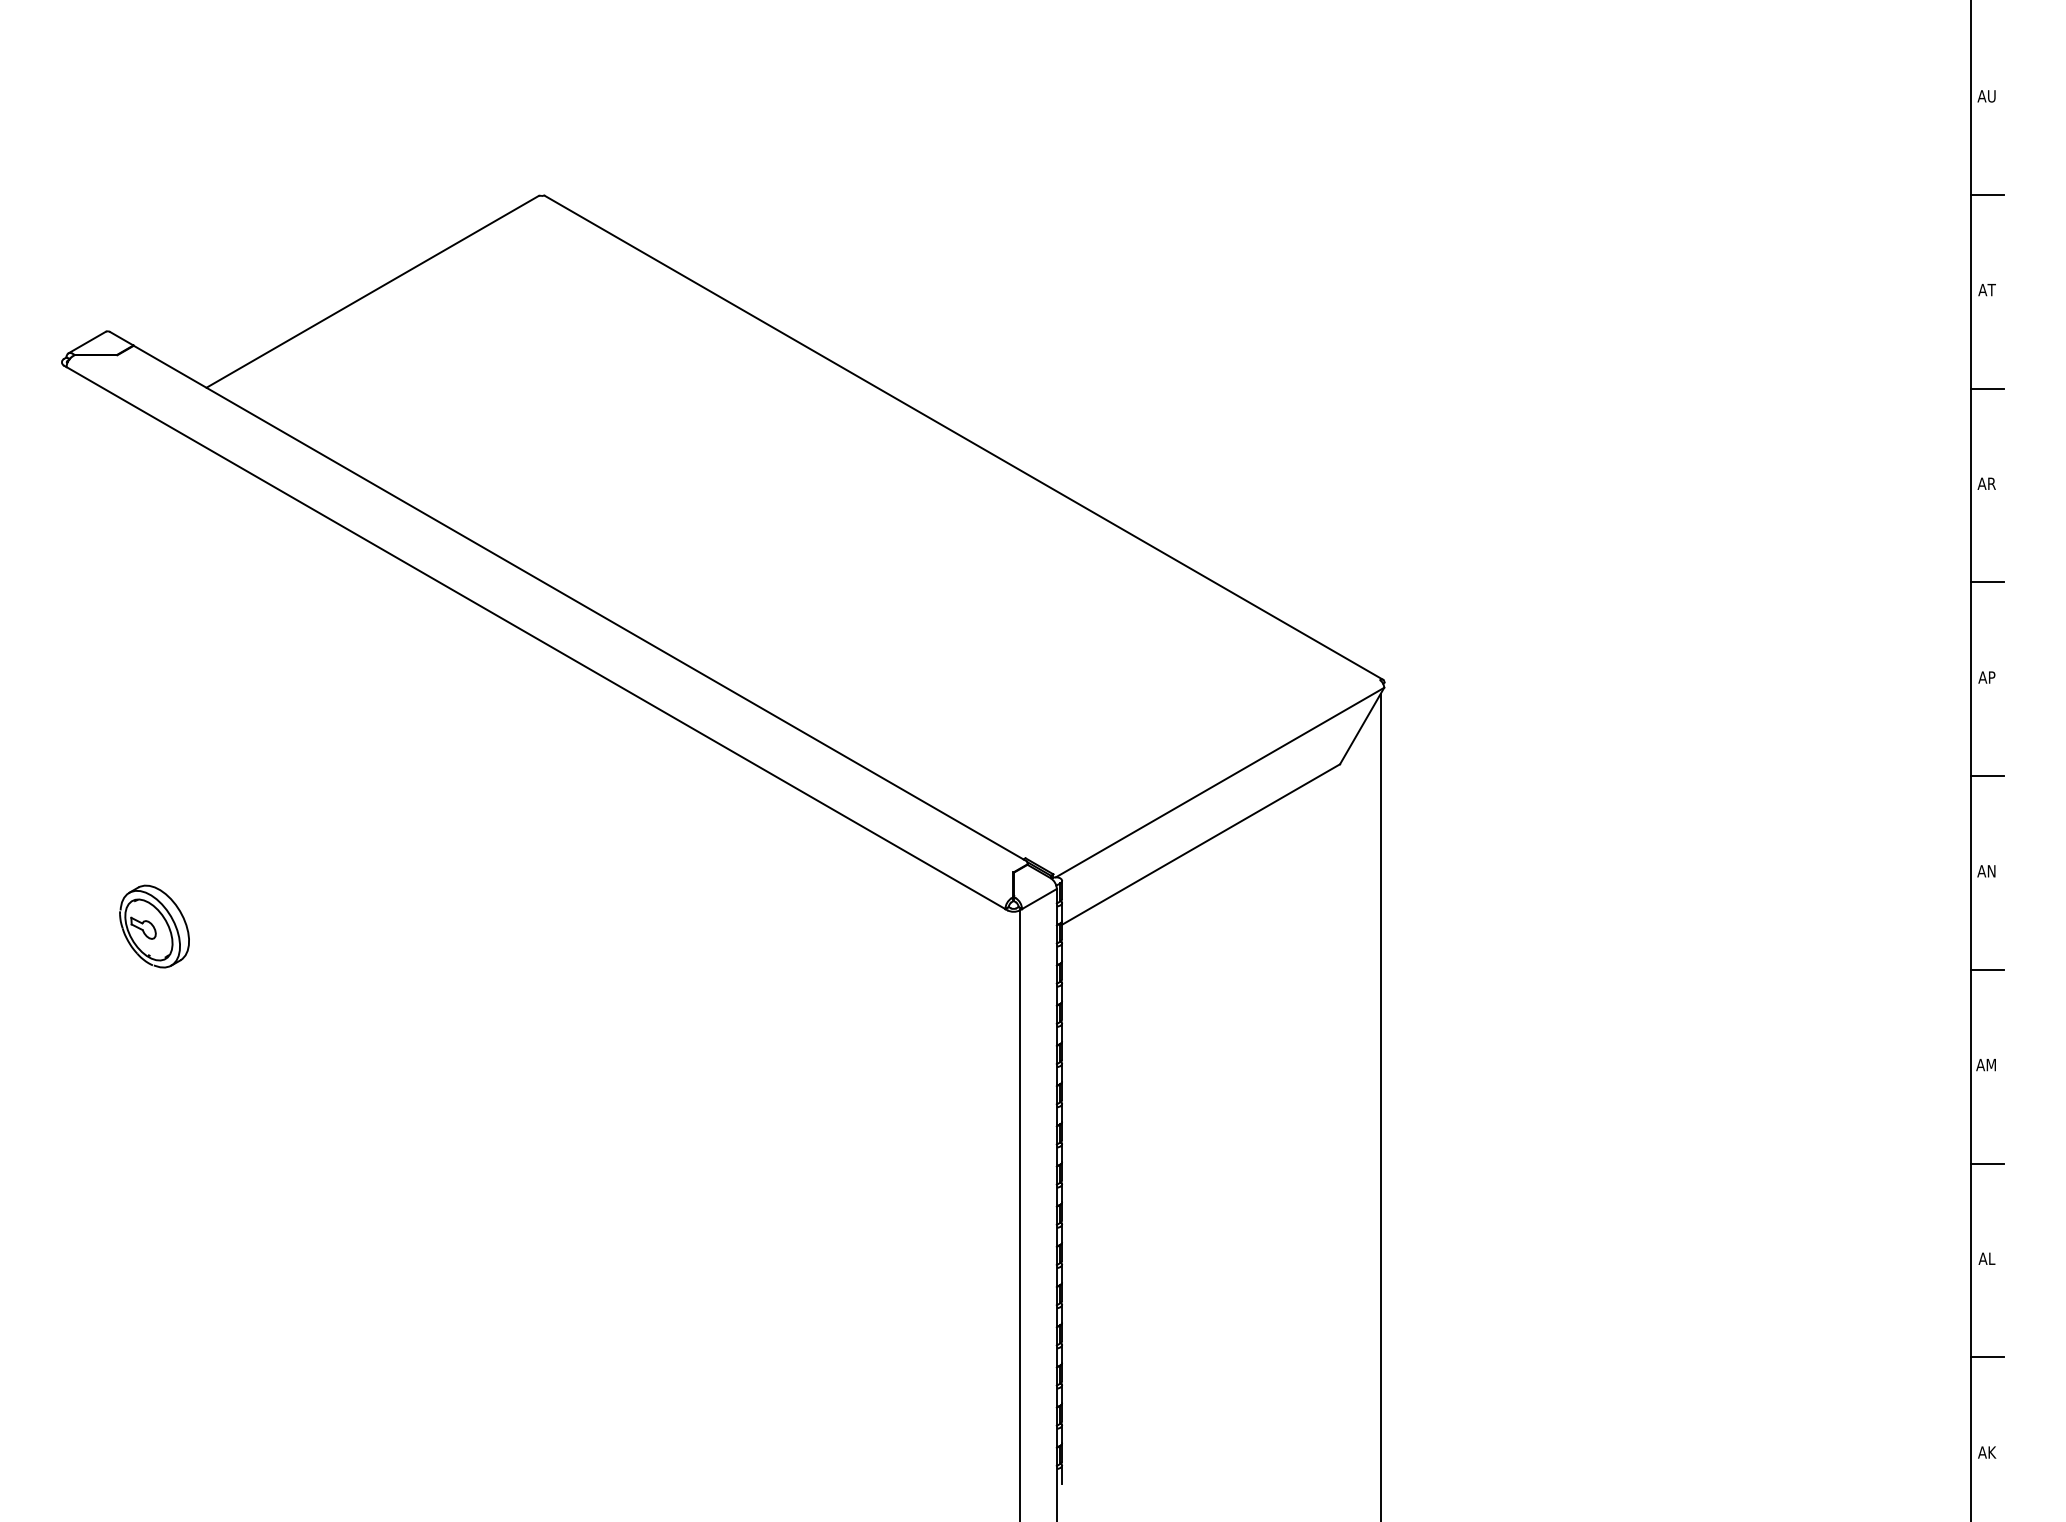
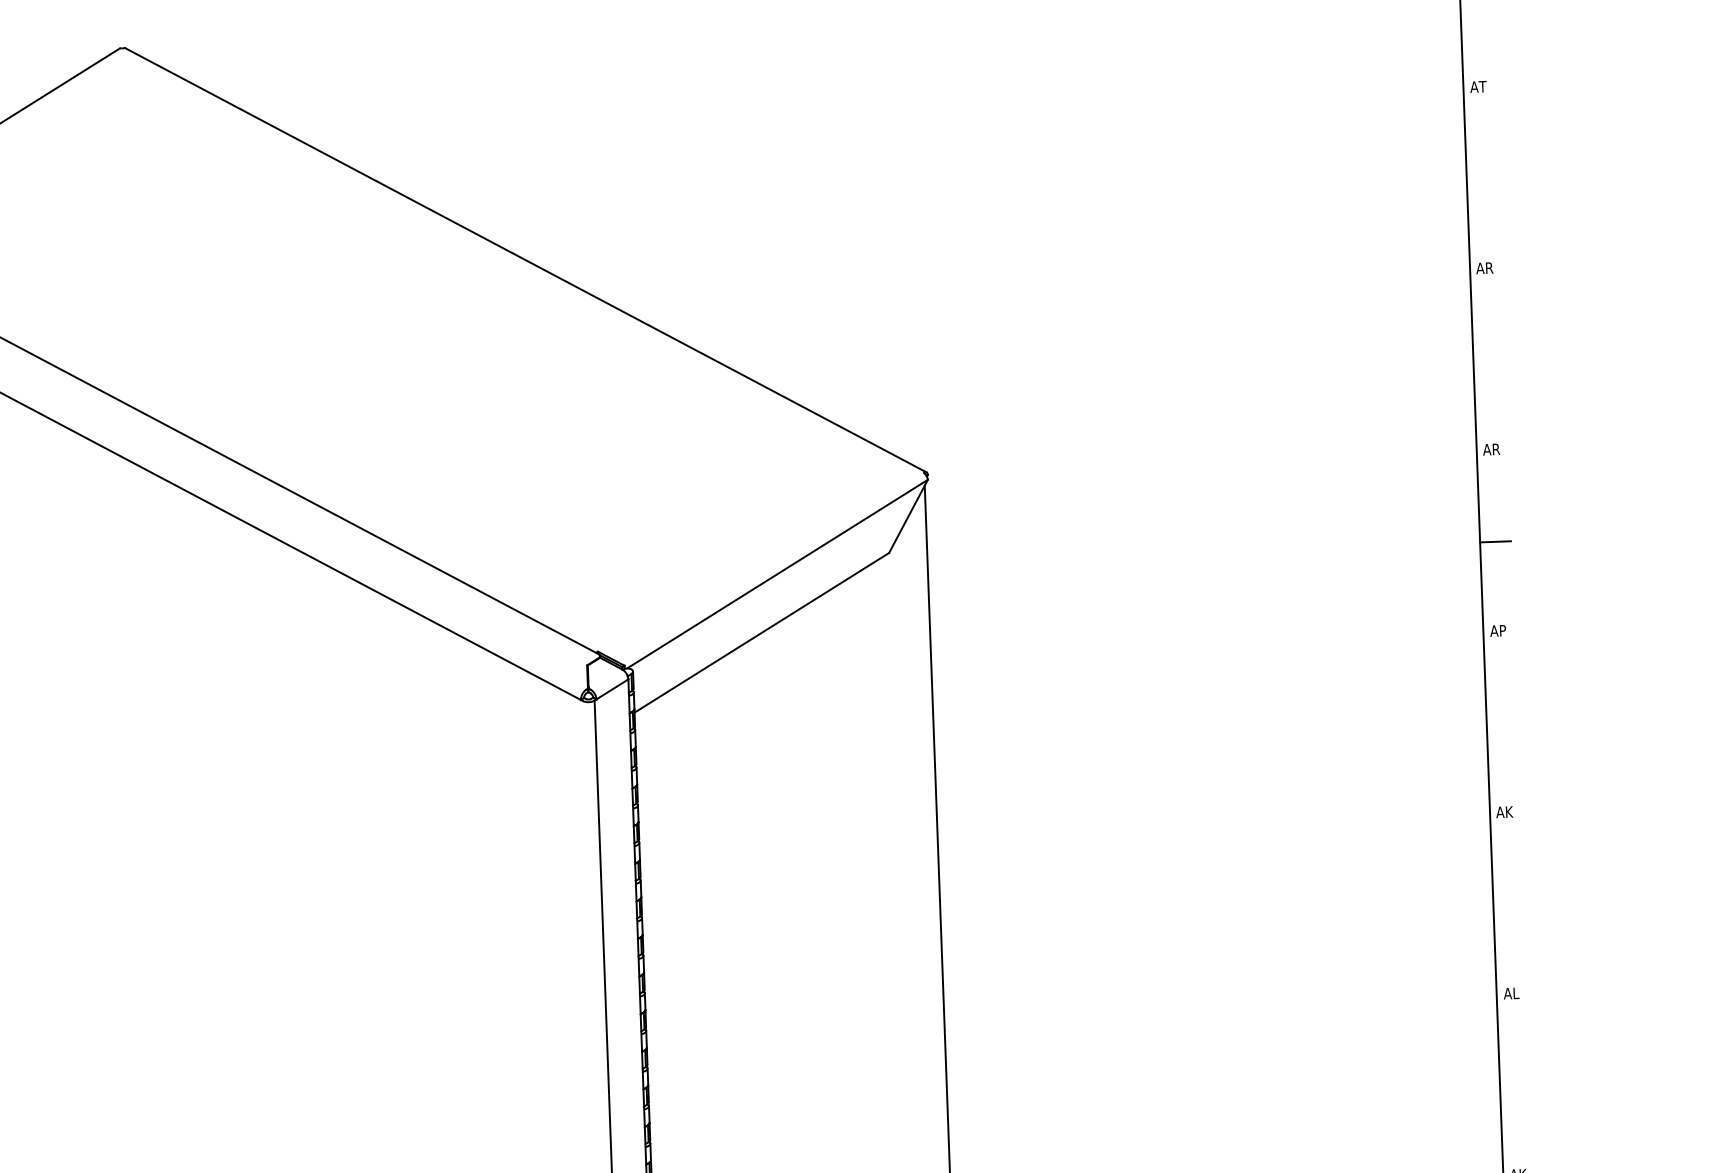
line: (1987, 388) -> (1482, 179), removed
line: (1987, 582) -> (1488, 360), removed
text: (1986, 677) -> (1491, 449), AP -> AR
text: (1986, 871) -> (1497, 631), AN -> AP
line: (1987, 969) -> (1502, 722), removed
text: (1985, 1065) -> (1503, 812), AM -> AK
line: (1987, 1163) -> (1508, 904), removed
line: (1987, 1357) -> (1515, 1085), removed

